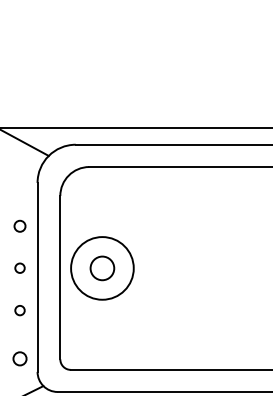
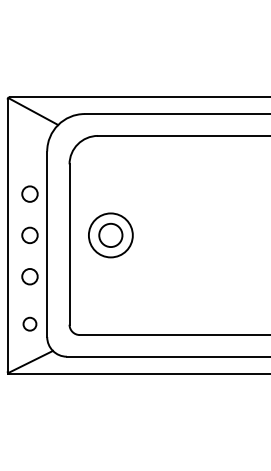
circle: (19, 225) -> (29, 193), size x1.43
circle: (19, 267) -> (29, 234), size x1.67
circle: (102, 268) -> (110, 235), size x0.71
circle: (19, 310) -> (29, 276), size x1.67

